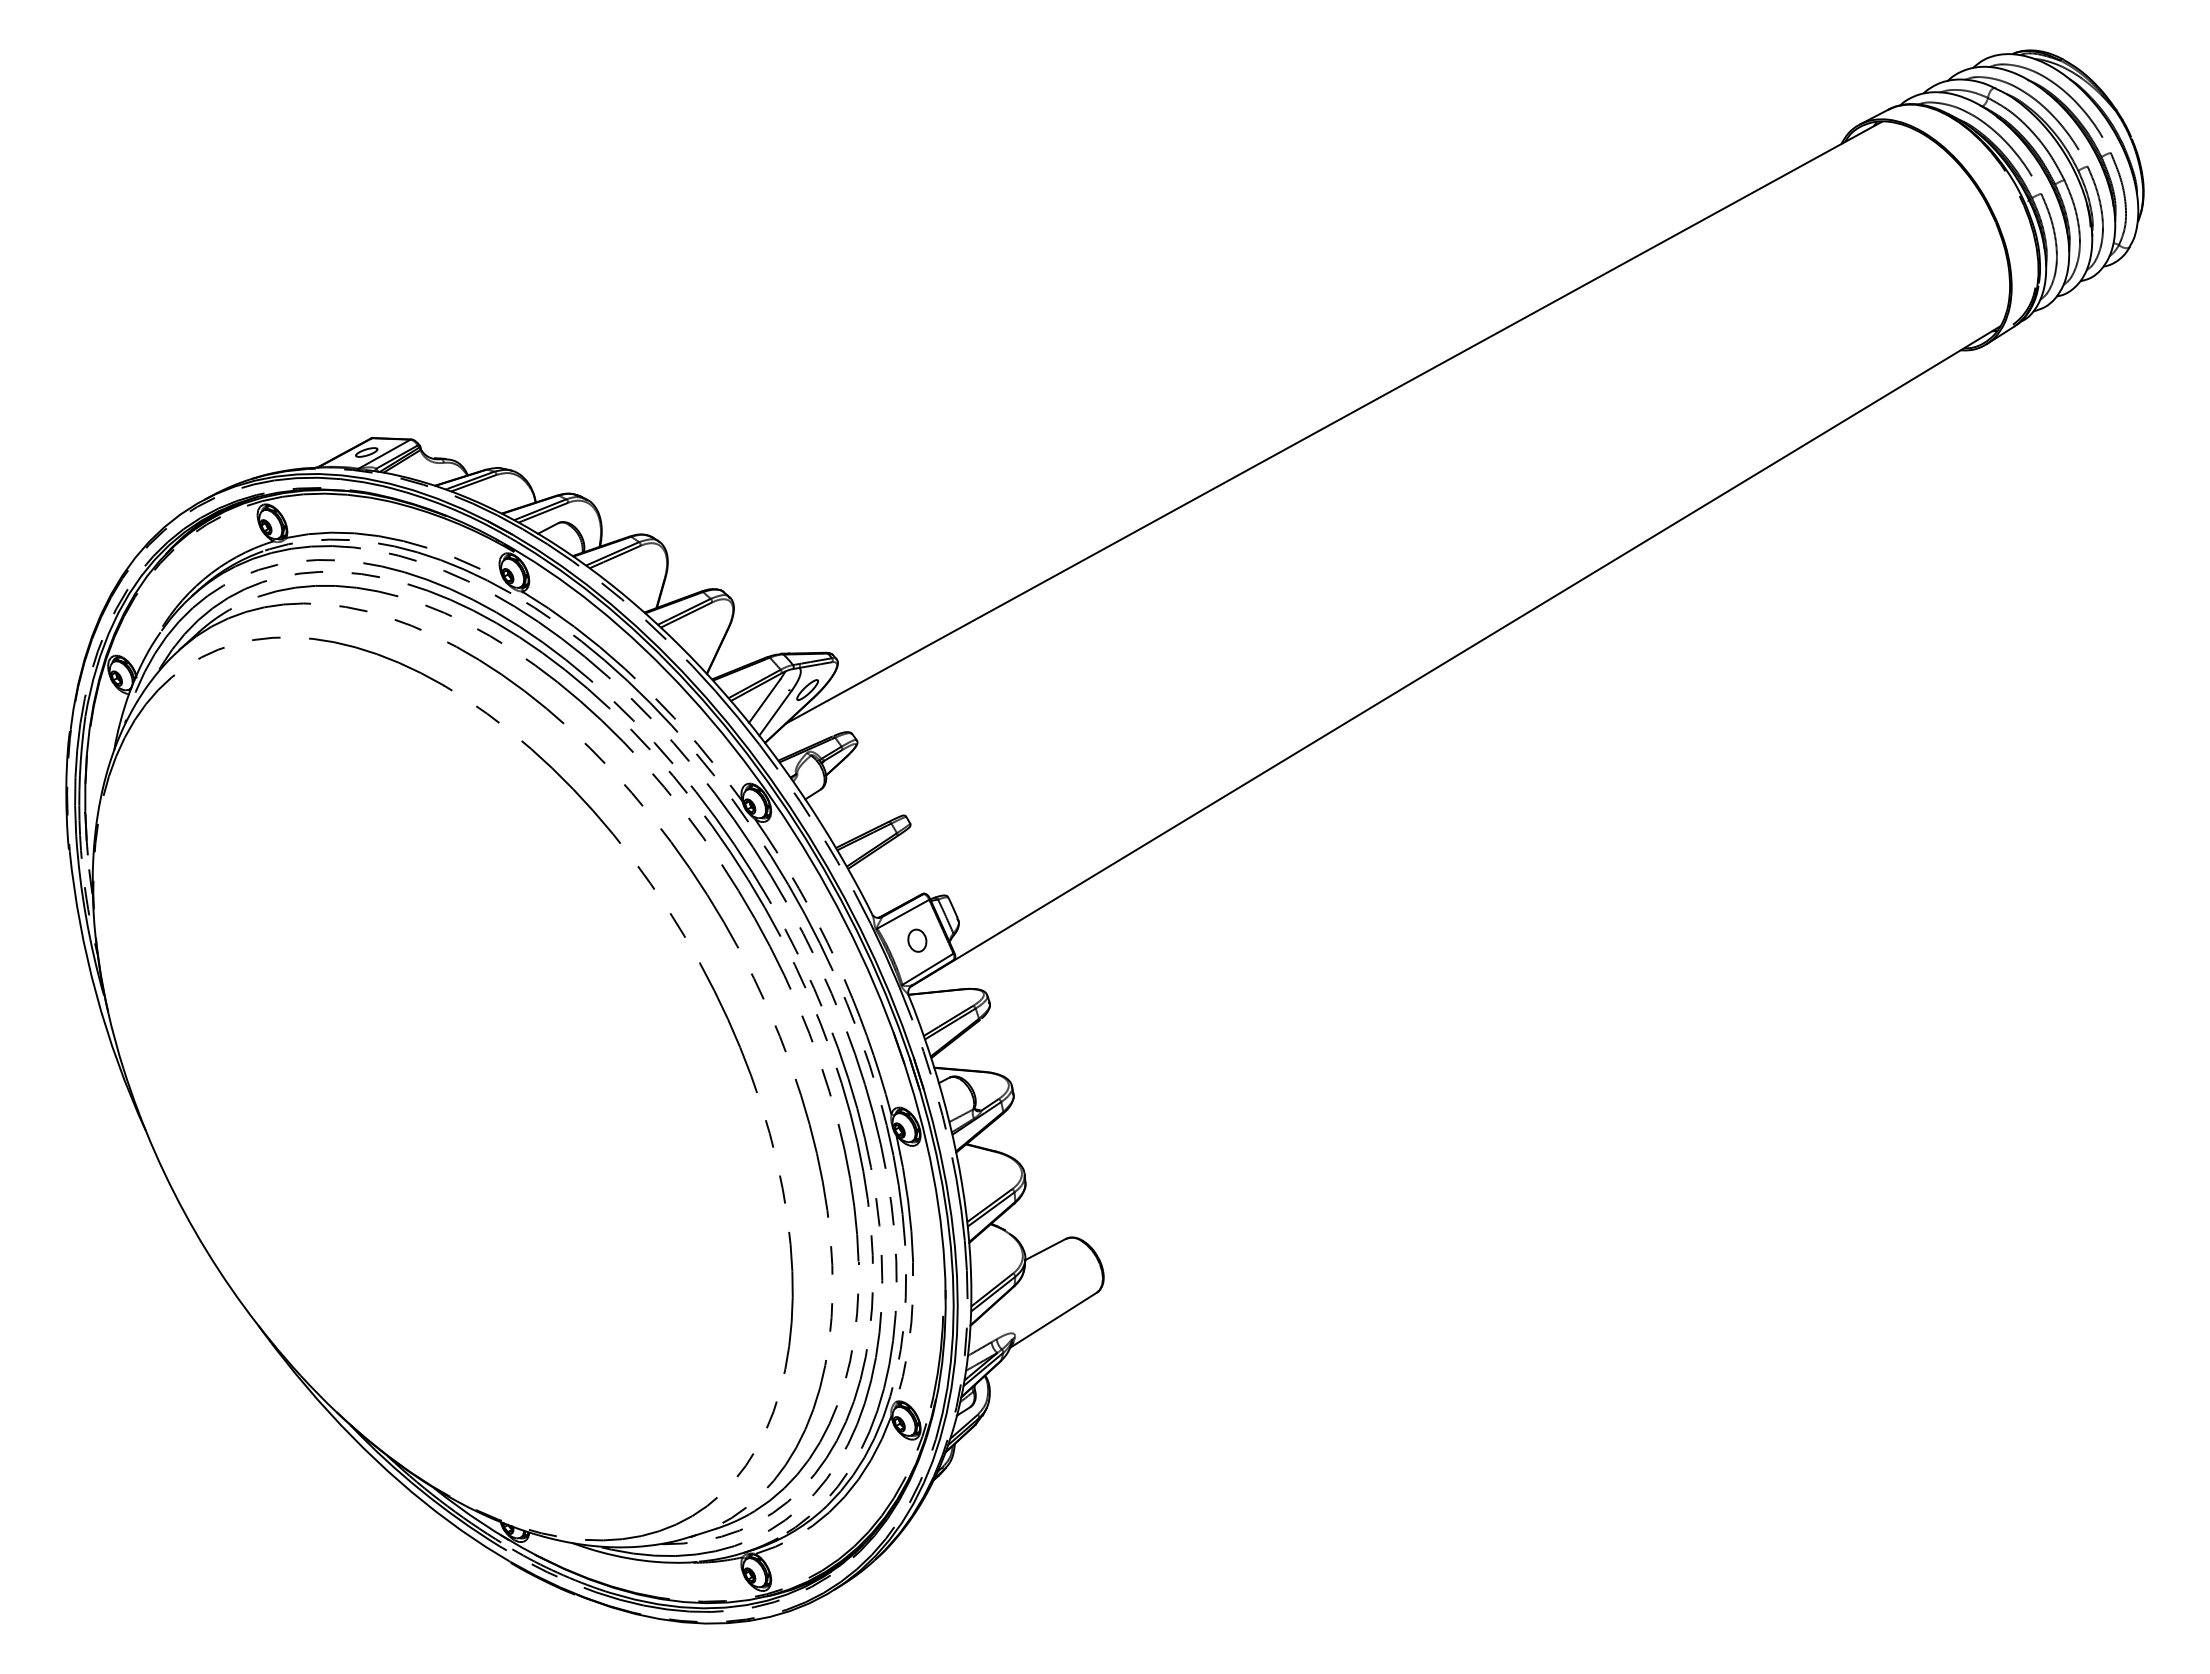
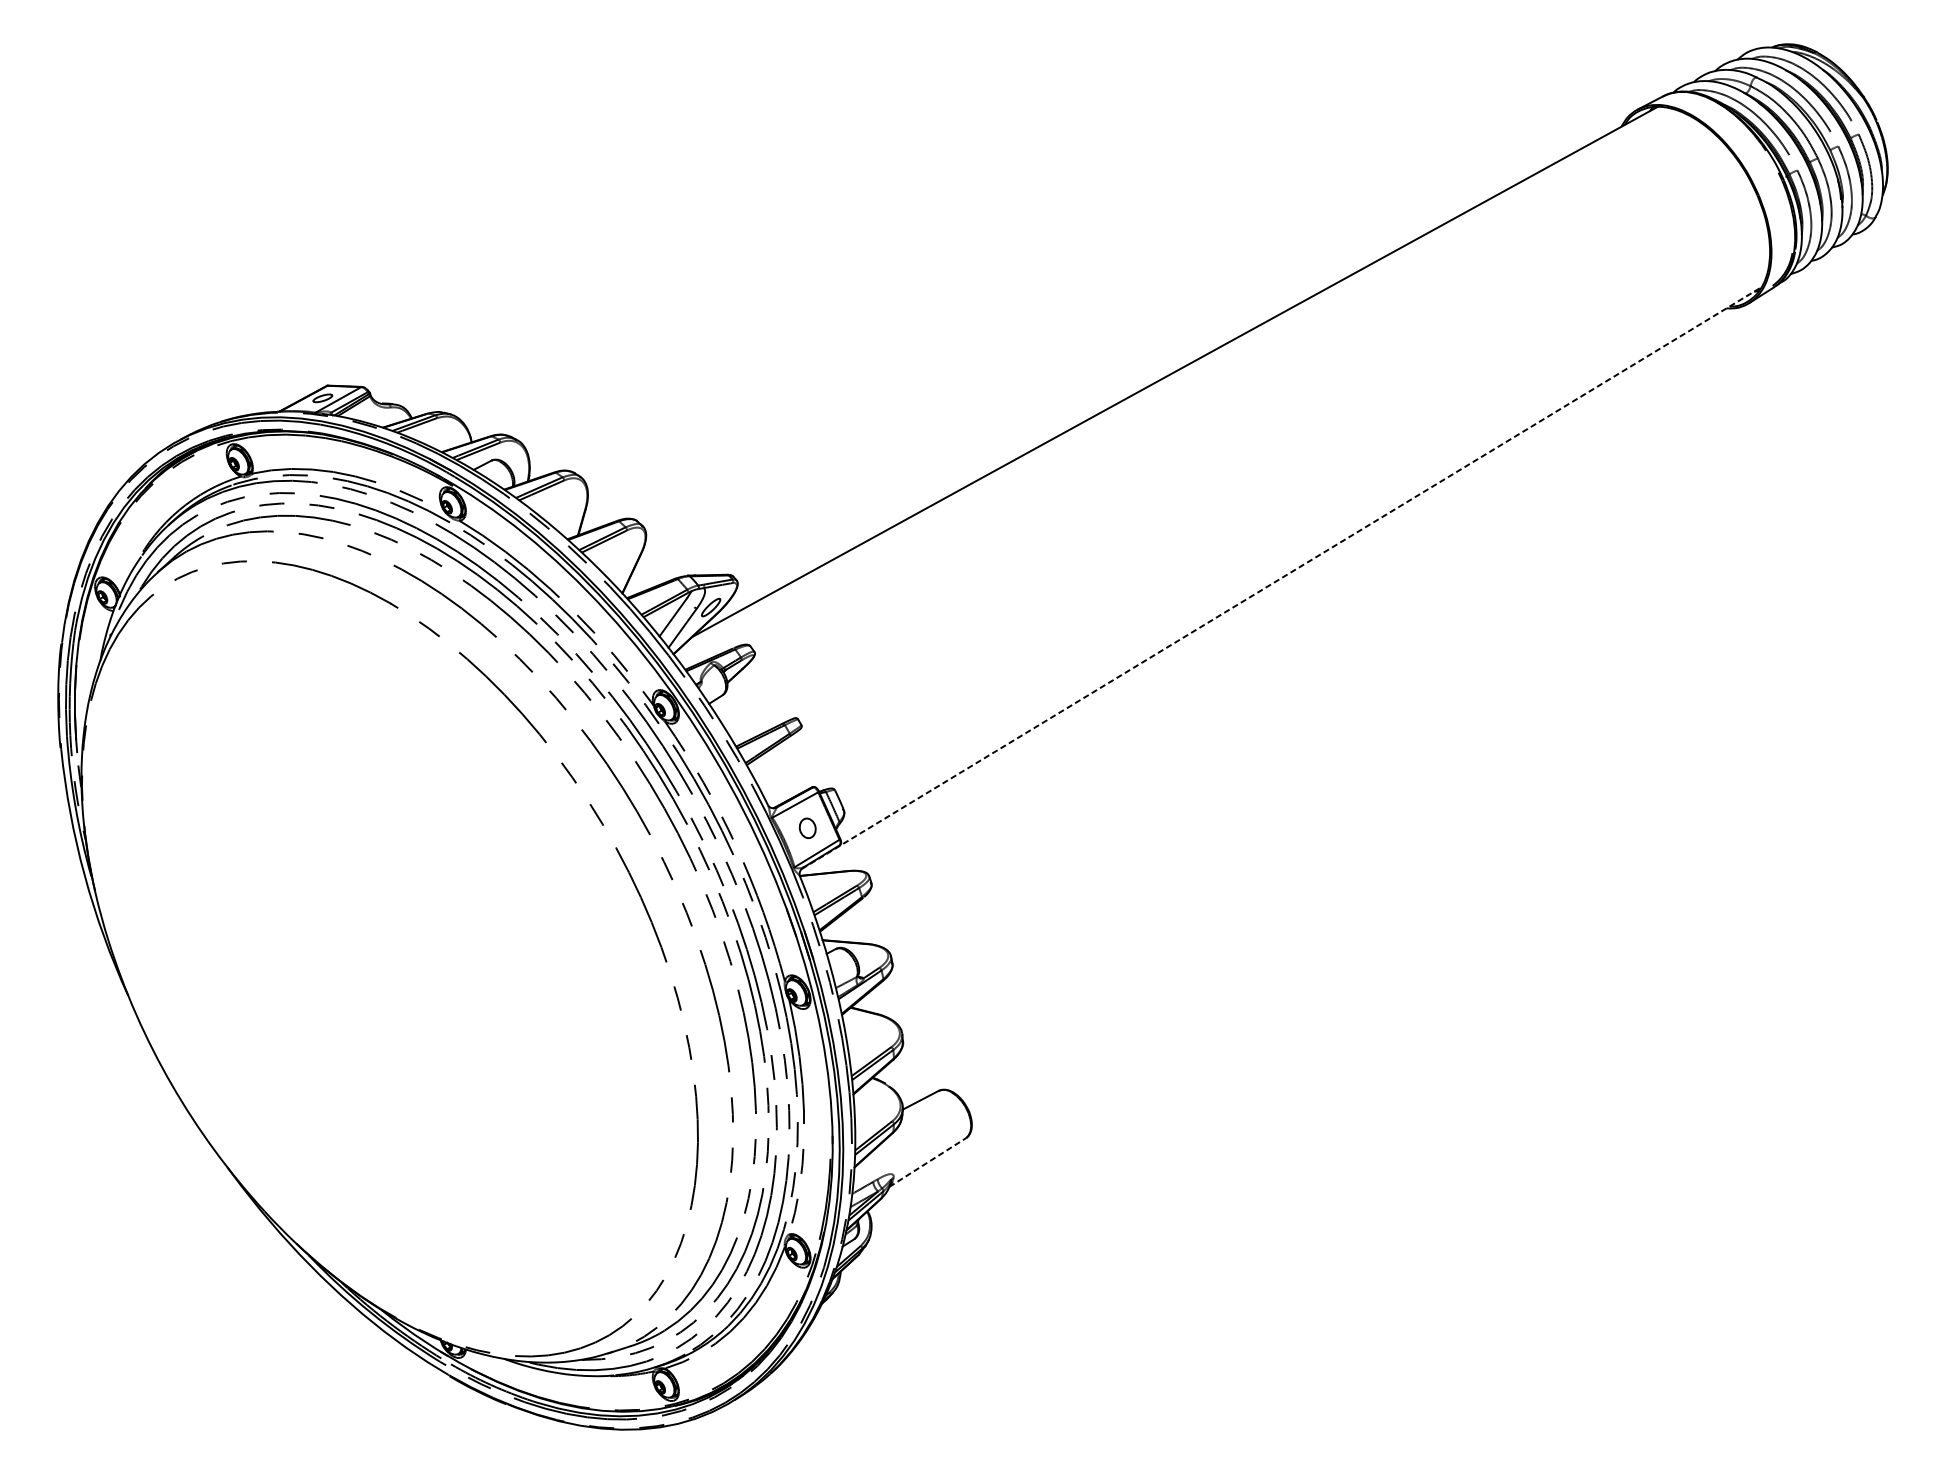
line: (1455, 656) -> (1281, 578), solid -> dashed
line: (1053, 1320) -> (927, 1162), solid -> dashed

